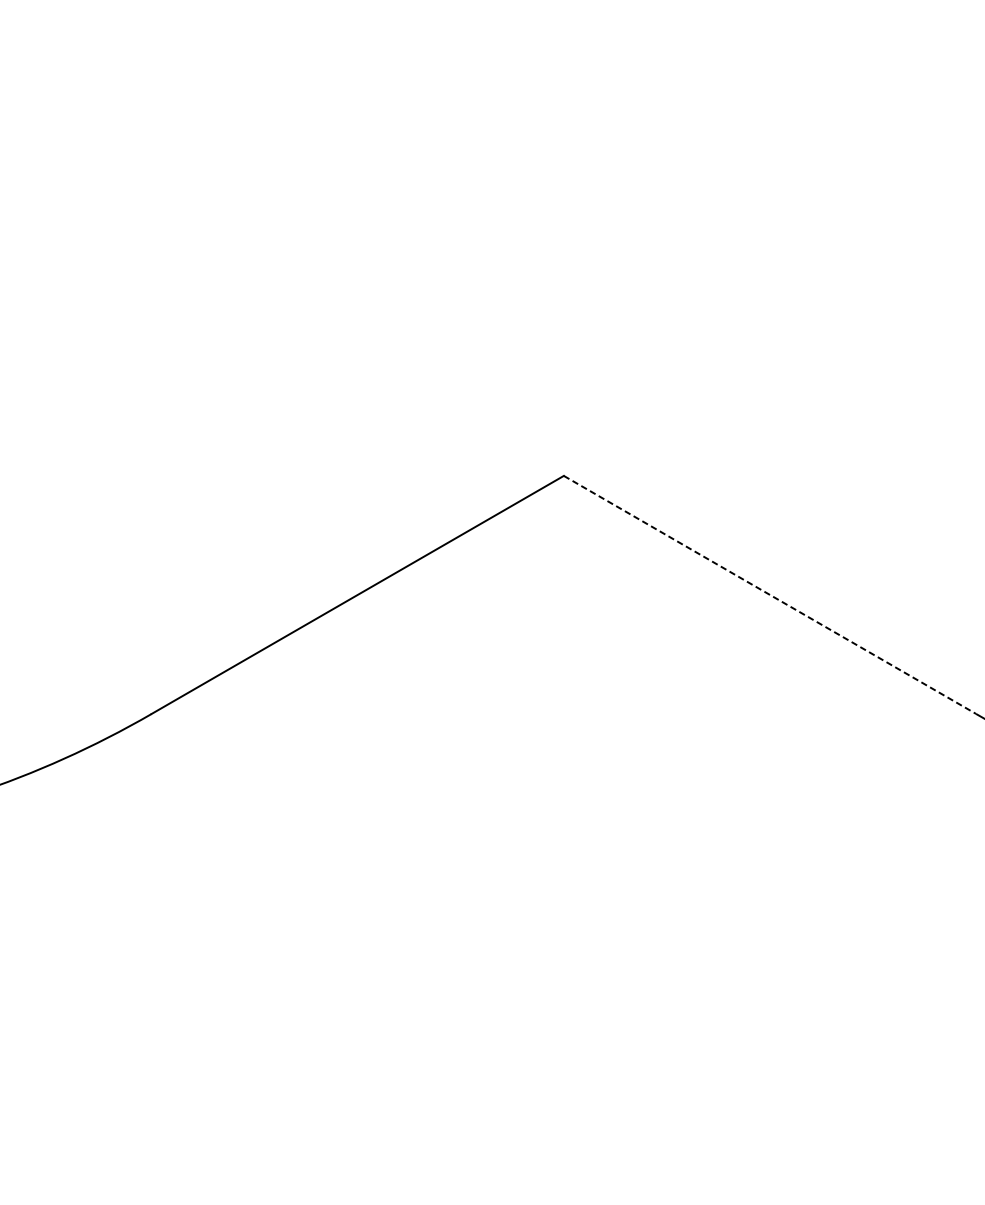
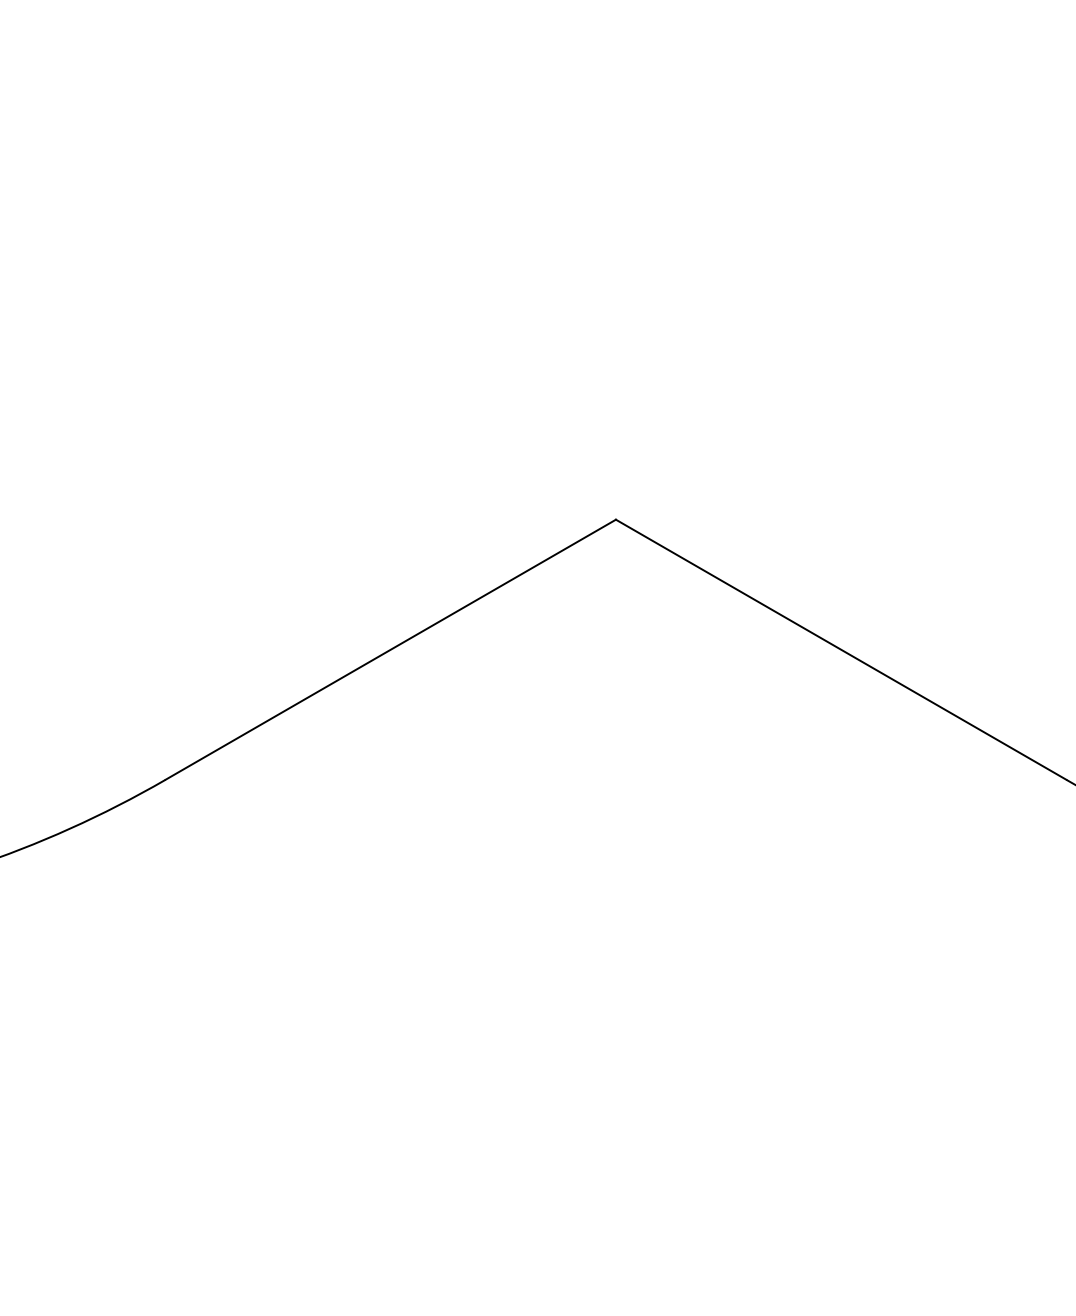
line: (770, 594) -> (841, 649), dashed -> solid

